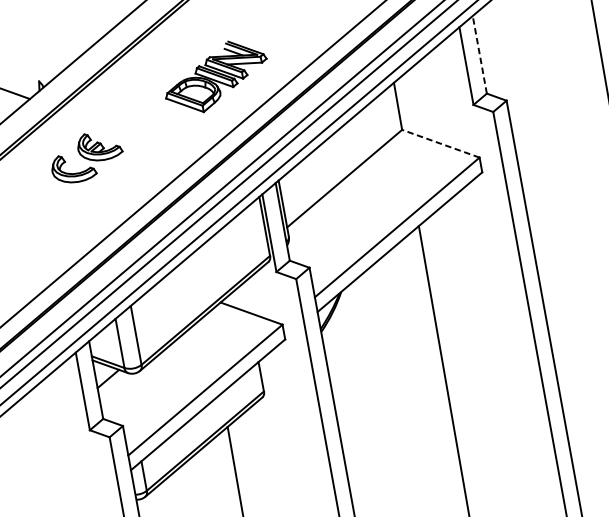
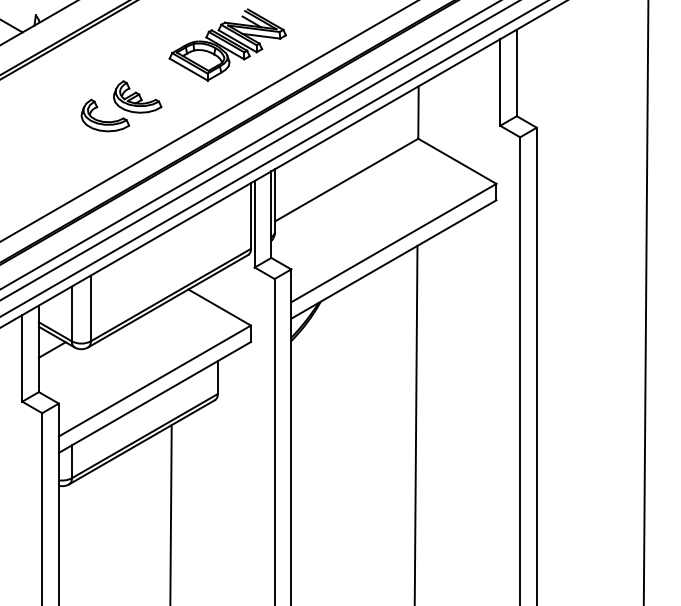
line: (479, 54) -> (516, 72), dashed -> solid
line: (440, 144) -> (456, 161), dashed -> solid
part: (86, 157) -> (121, 106), moved

